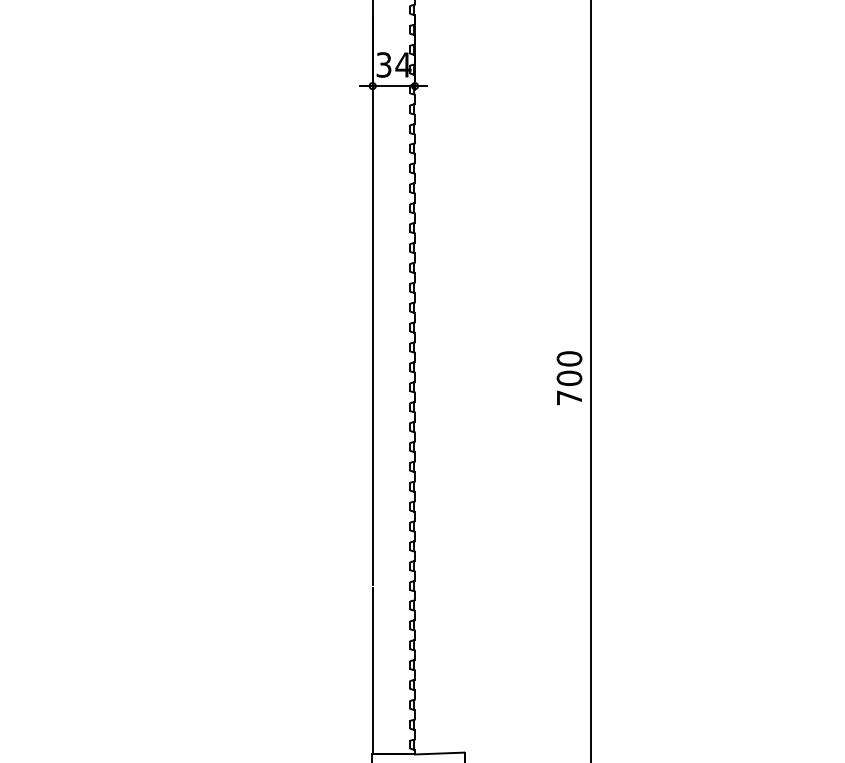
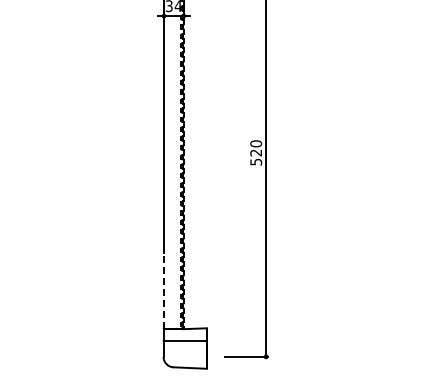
text: (570, 388) -> (256, 157), 700 -> 520
line: (371, 669) -> (163, 289), solid -> dashed

